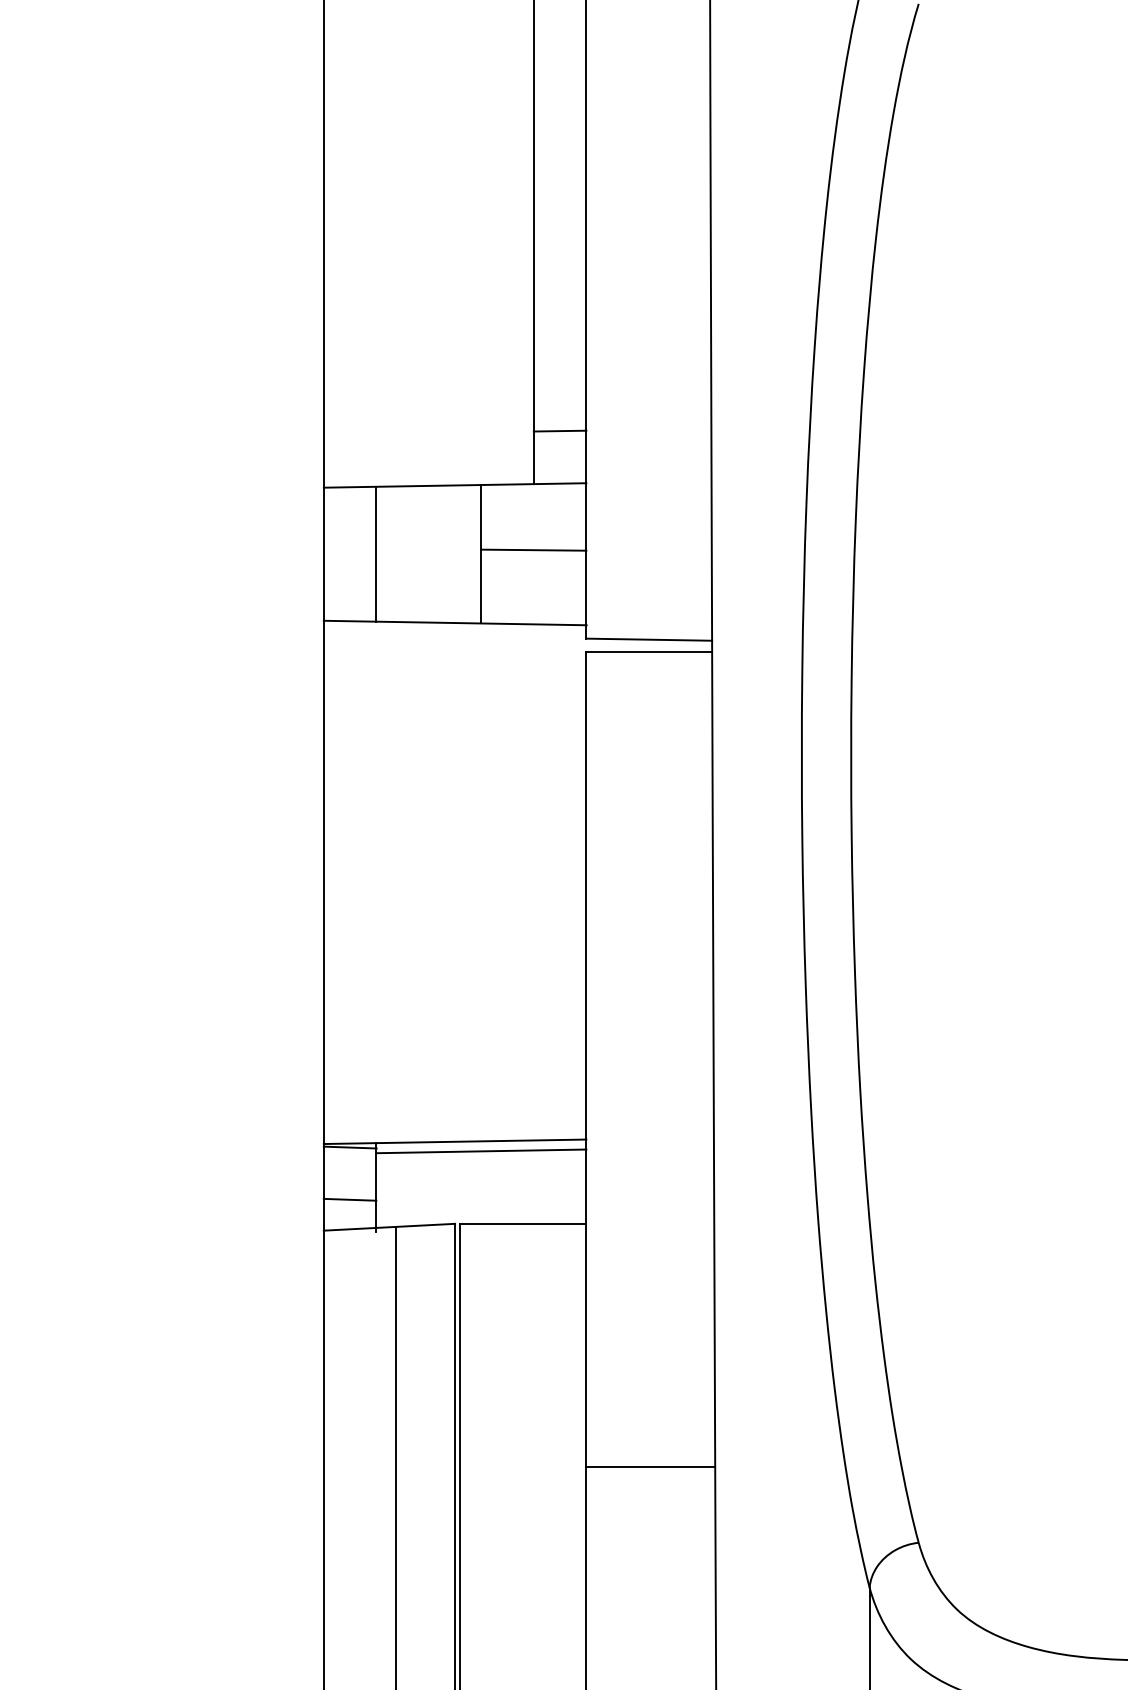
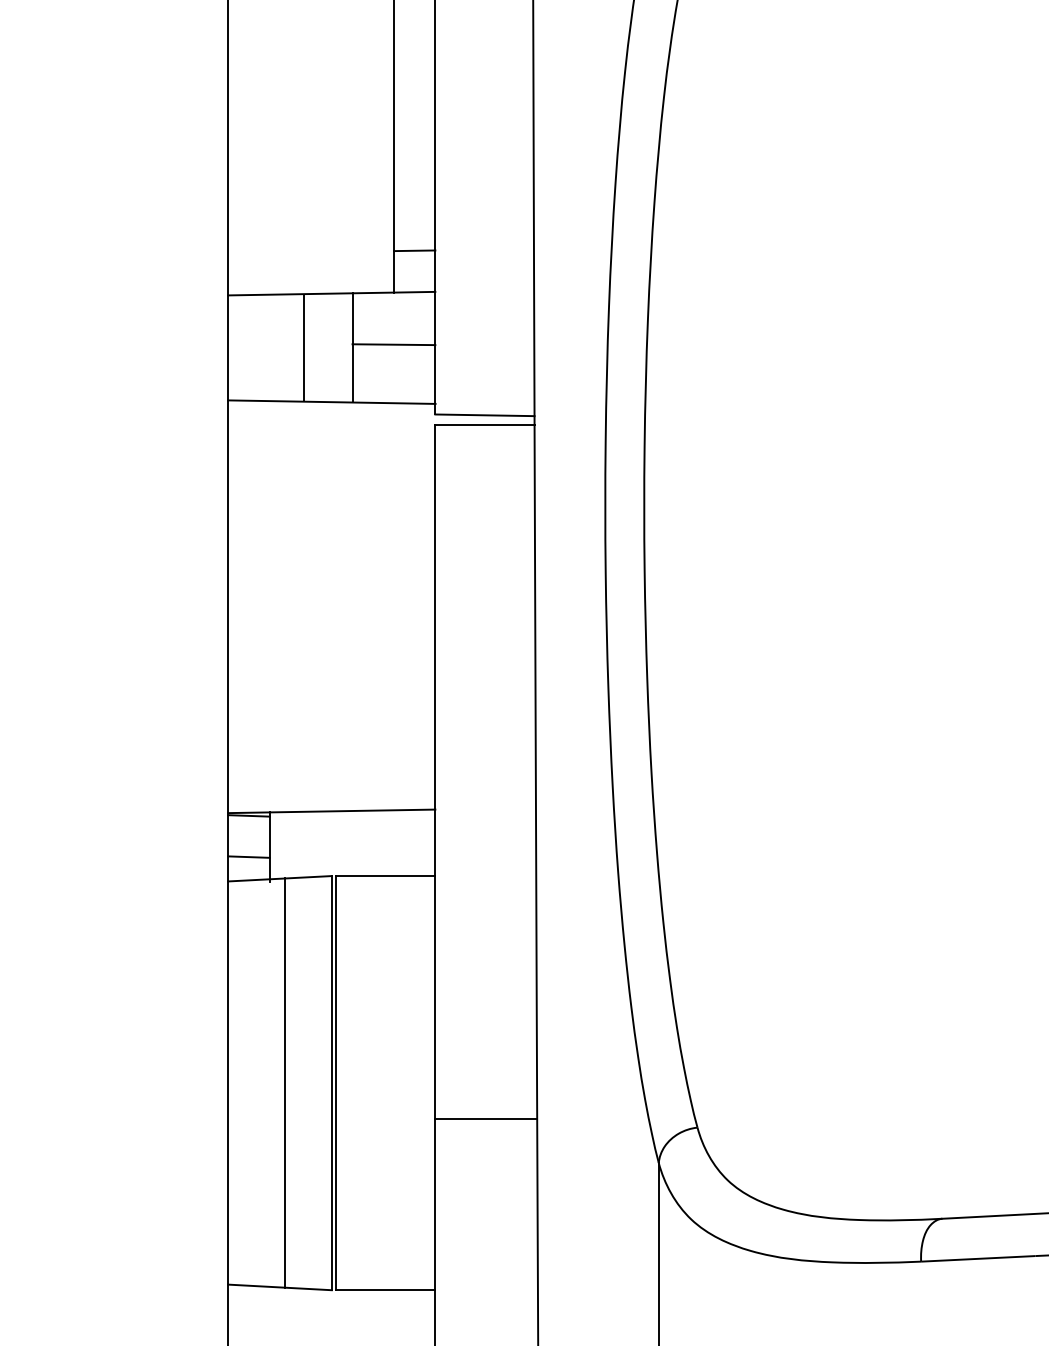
line: (376, 553) -> (303, 347), moved
line: (481, 1150) -> (352, 818), removed
line: (651, 1467) -> (486, 1119), moved

